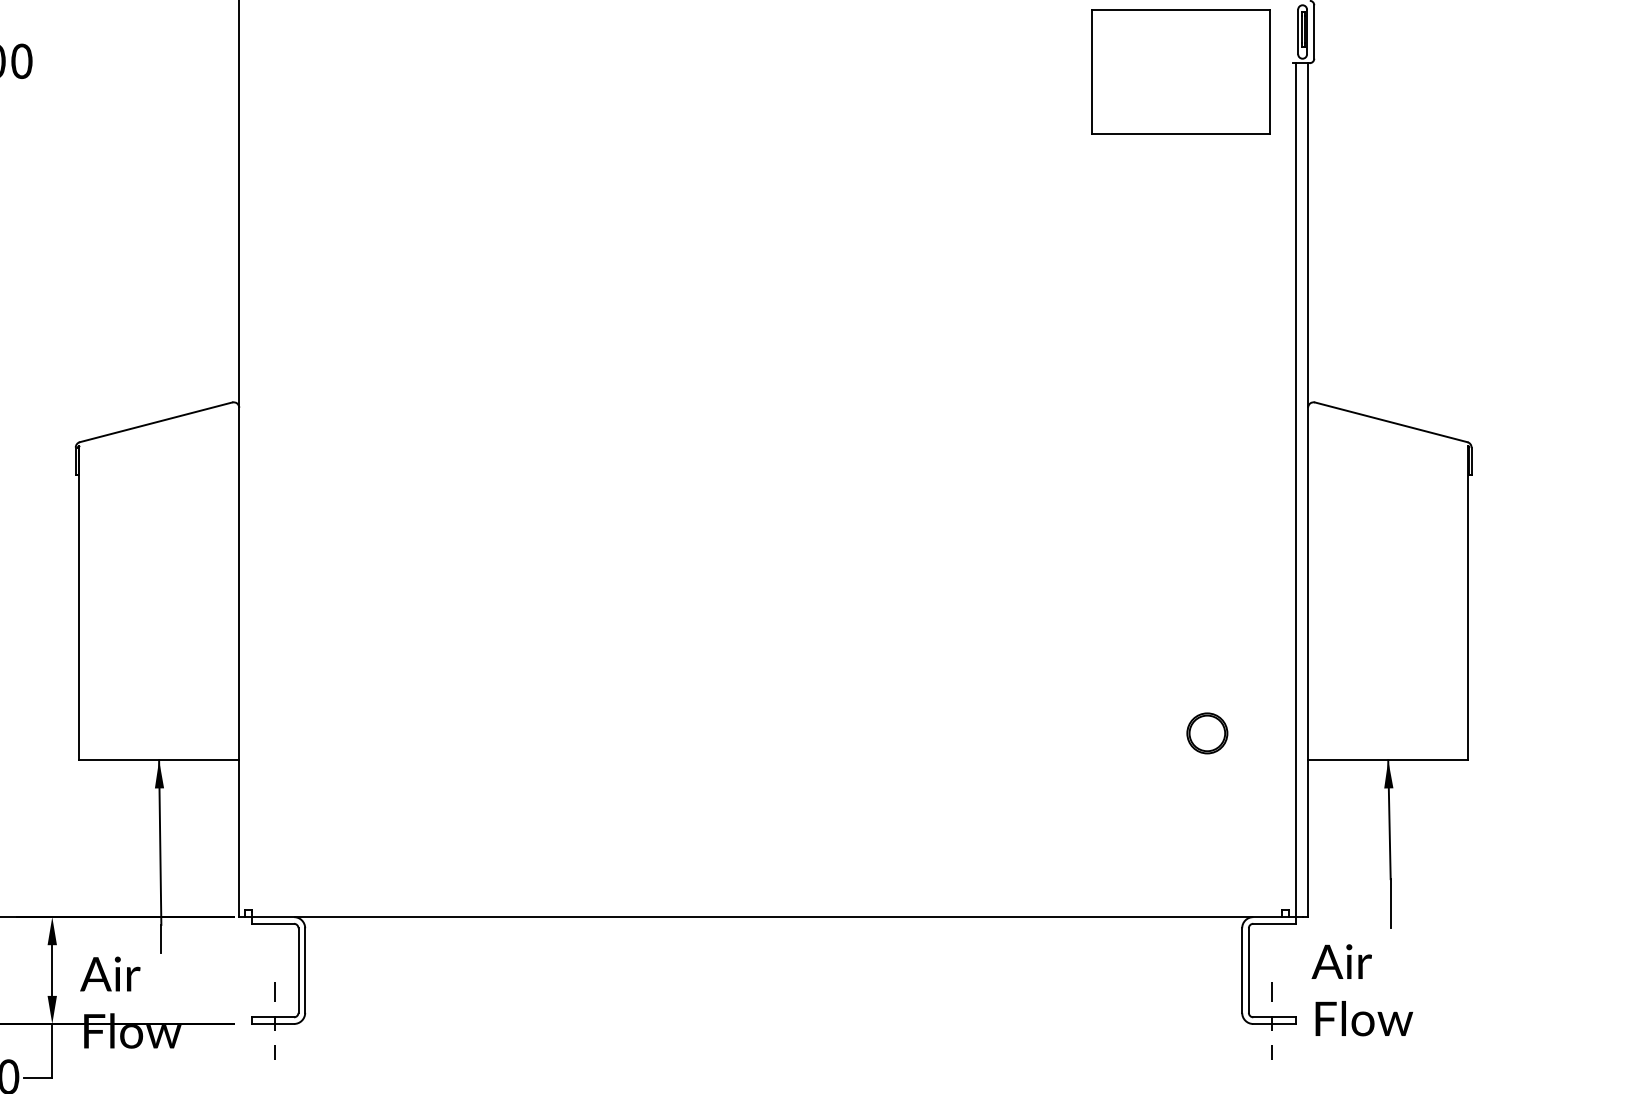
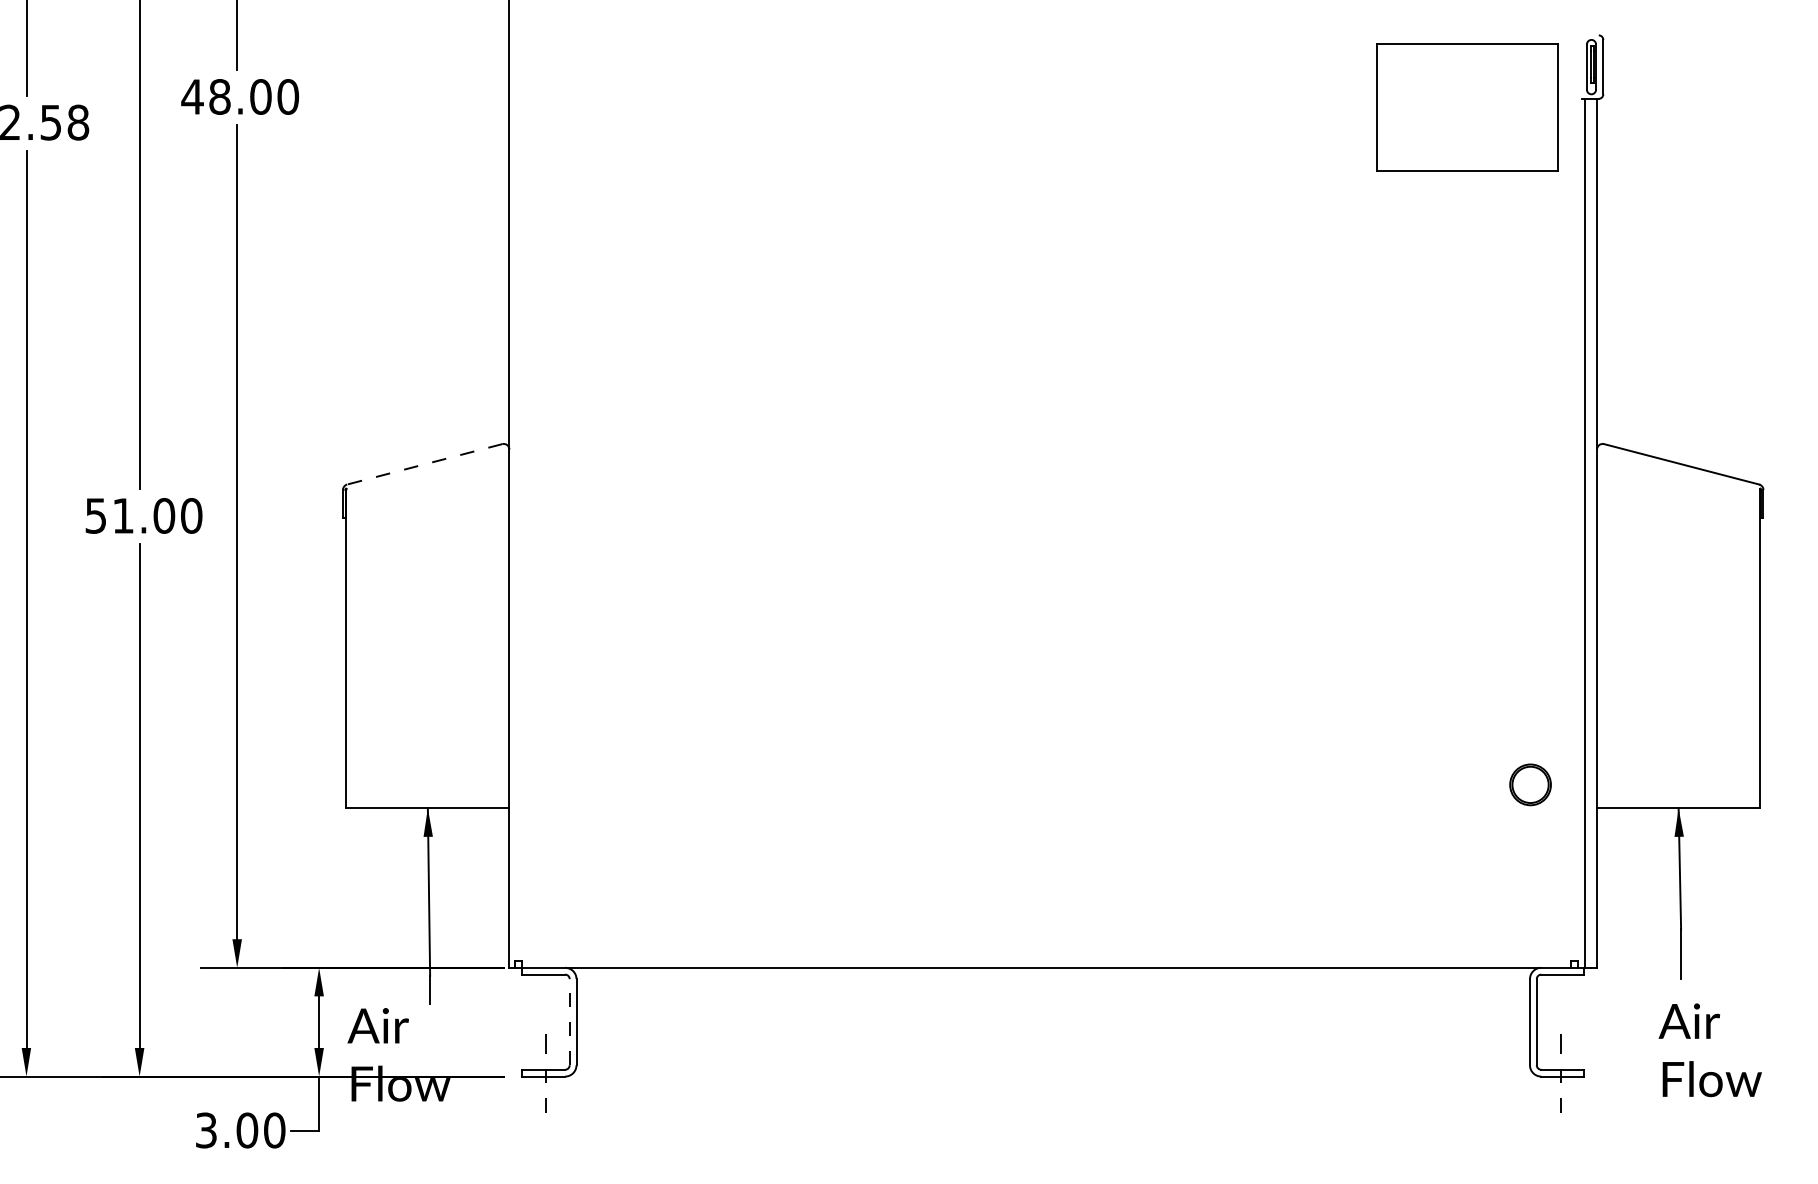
line: (155, 422) -> (424, 464), solid -> dashed
part: (1207, 733) -> (1530, 784), moved
line: (298, 969) -> (569, 1021), solid -> dashed
text: (1361, 990) -> (1709, 1050), moved

